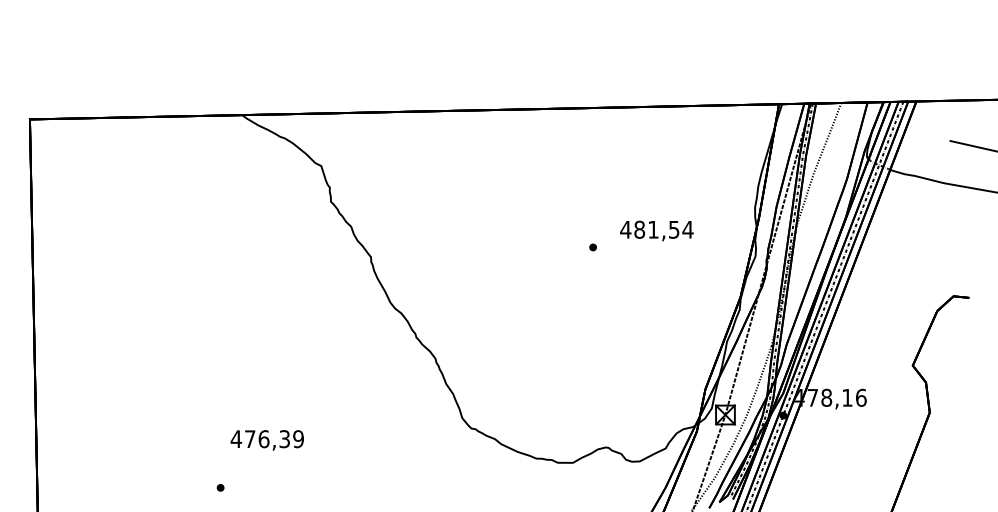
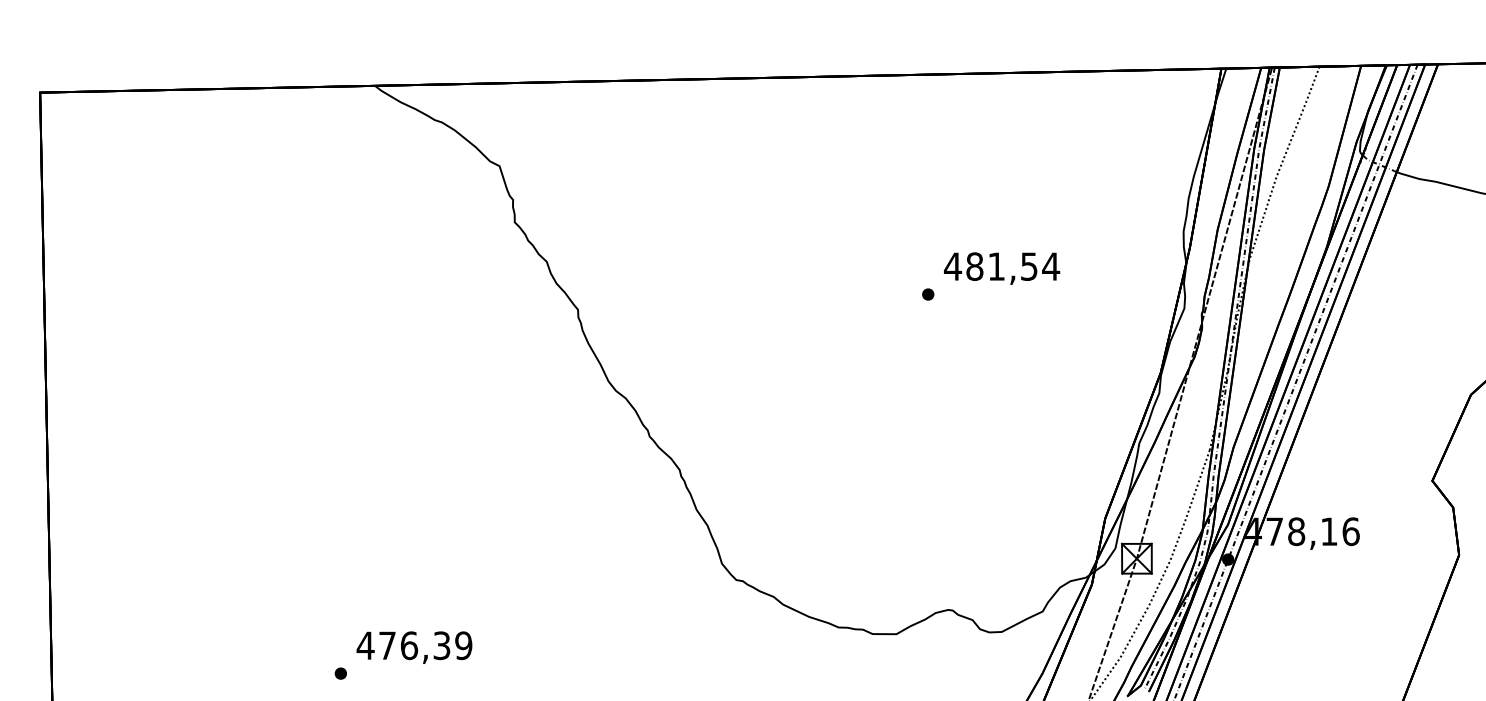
text: (656, 230) -> (1001, 267), moved
text: (266, 440) -> (413, 647), moved

